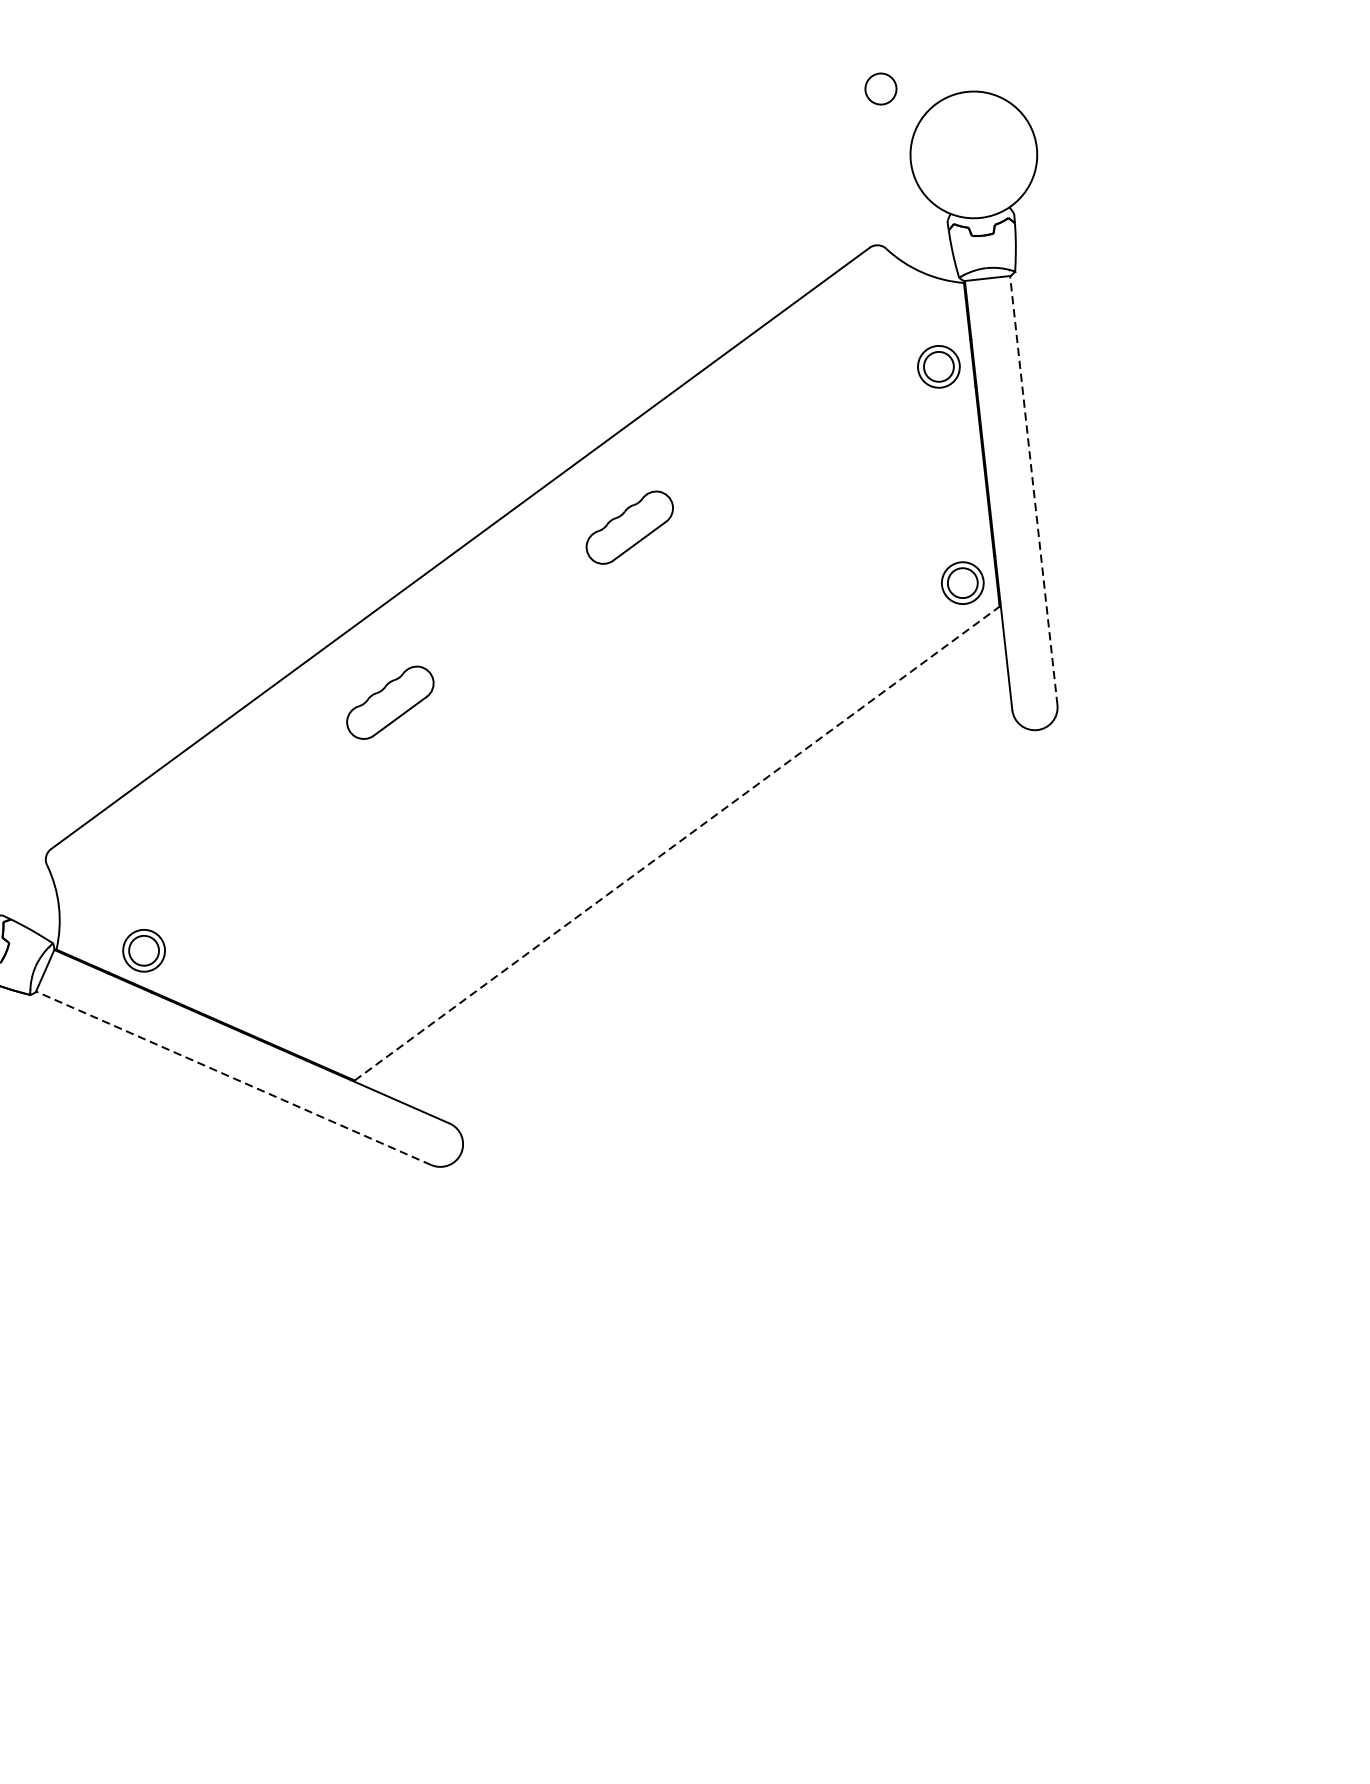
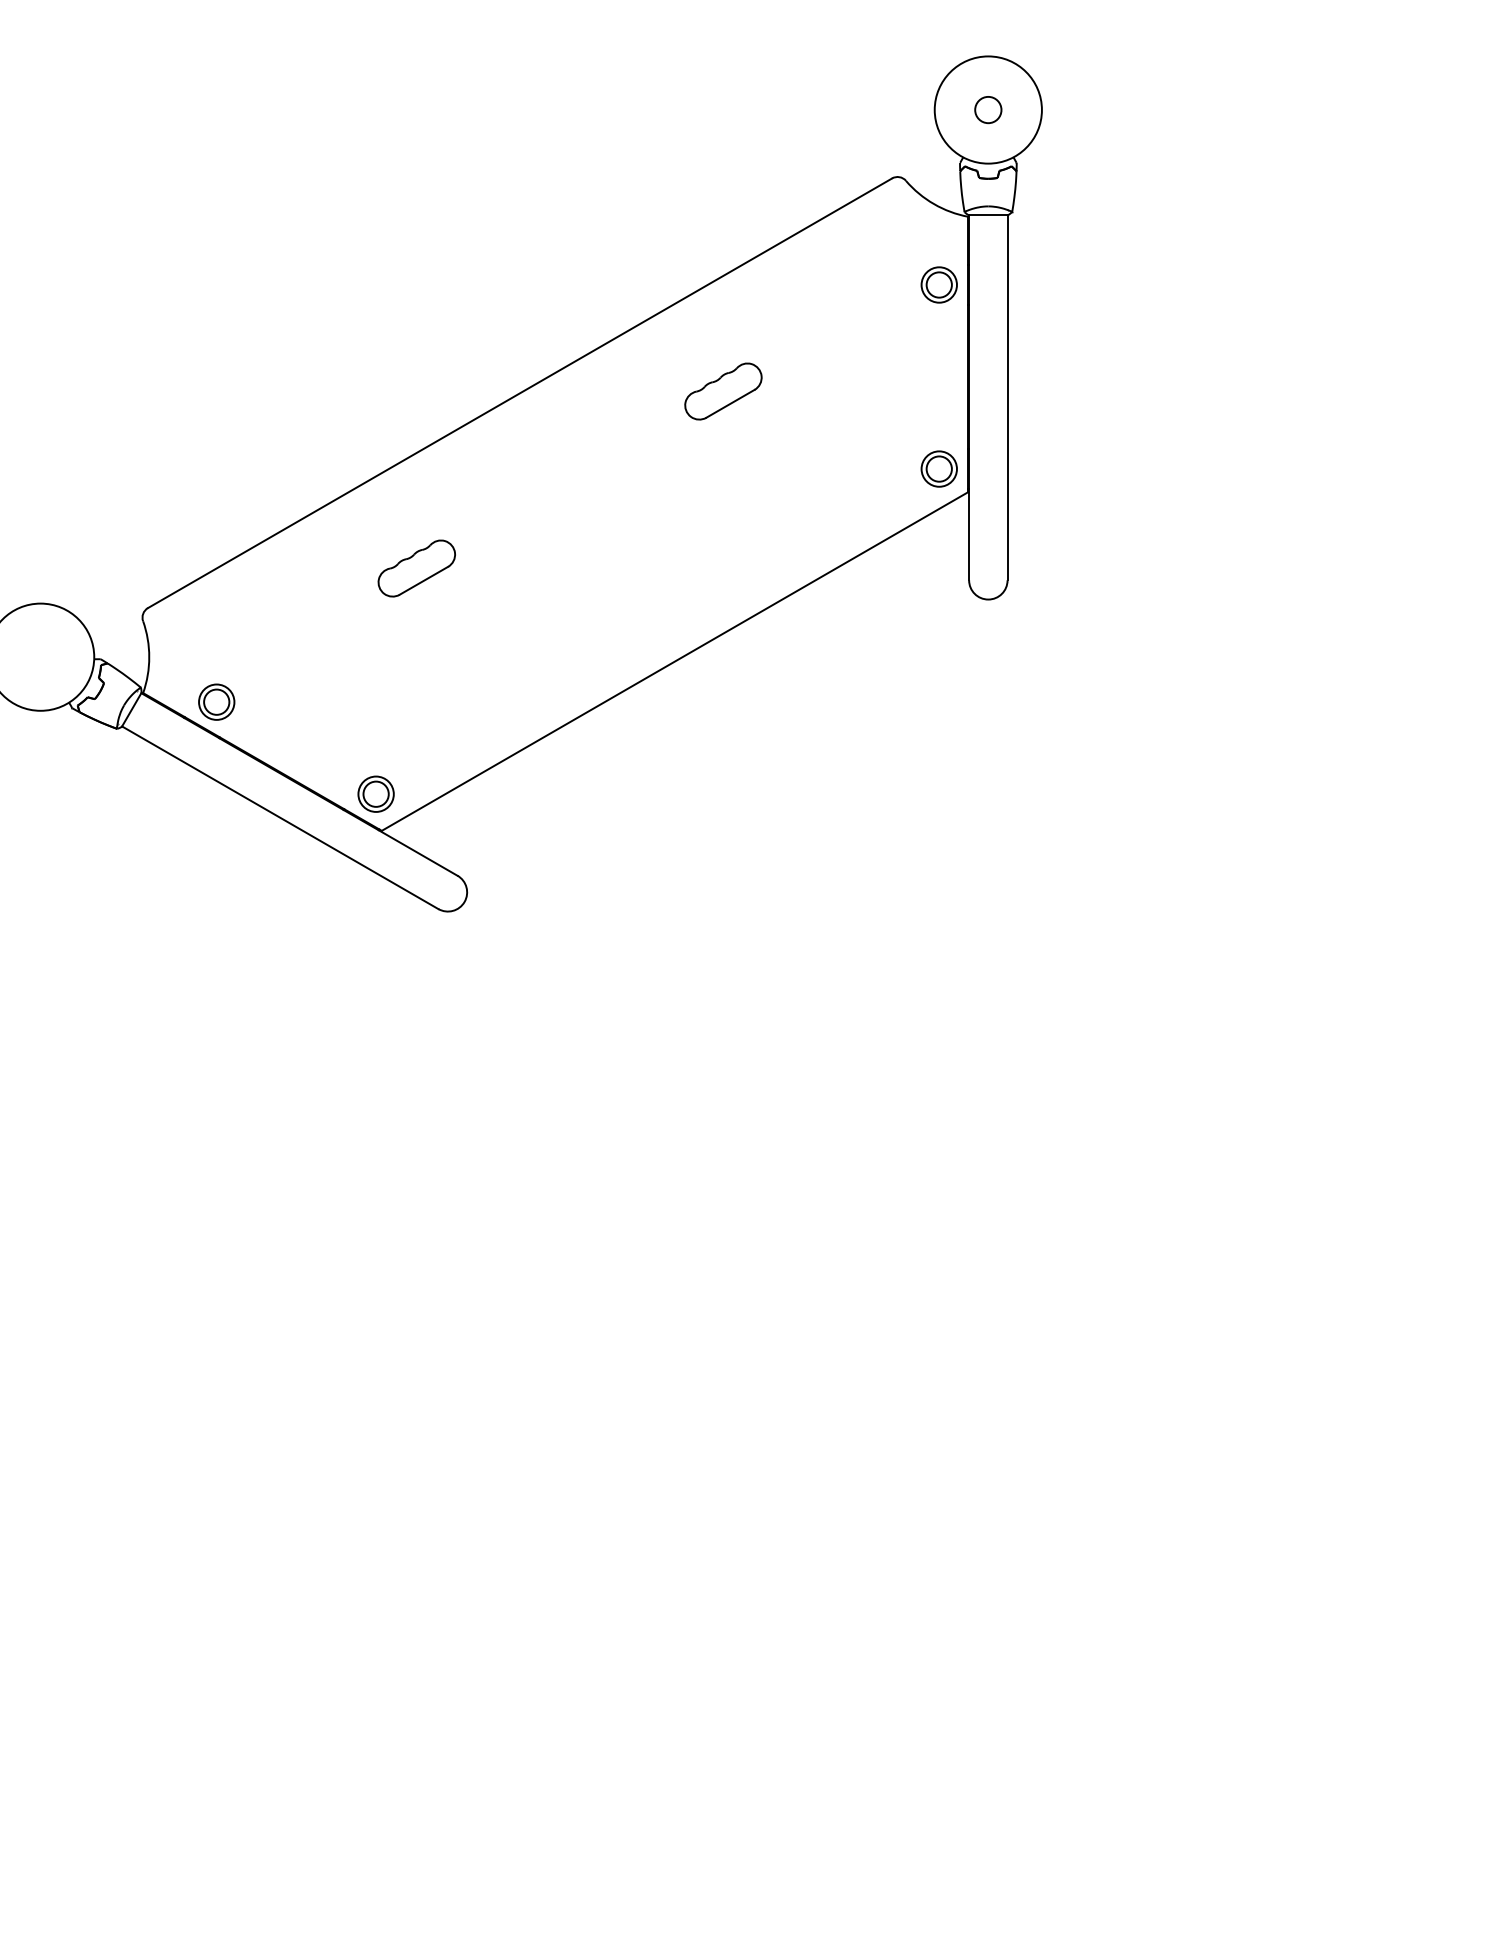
circle: (881, 89) -> (988, 110), moved
line: (1033, 490) -> (1007, 397), dashed -> solid
part: (629, 527) -> (723, 391), moved
part: (389, 702) -> (416, 568), moved
line: (676, 843) -> (674, 661), dashed -> solid
part: (342, 1037) -> (375, 793), added
line: (233, 1077) -> (280, 817), dashed -> solid

